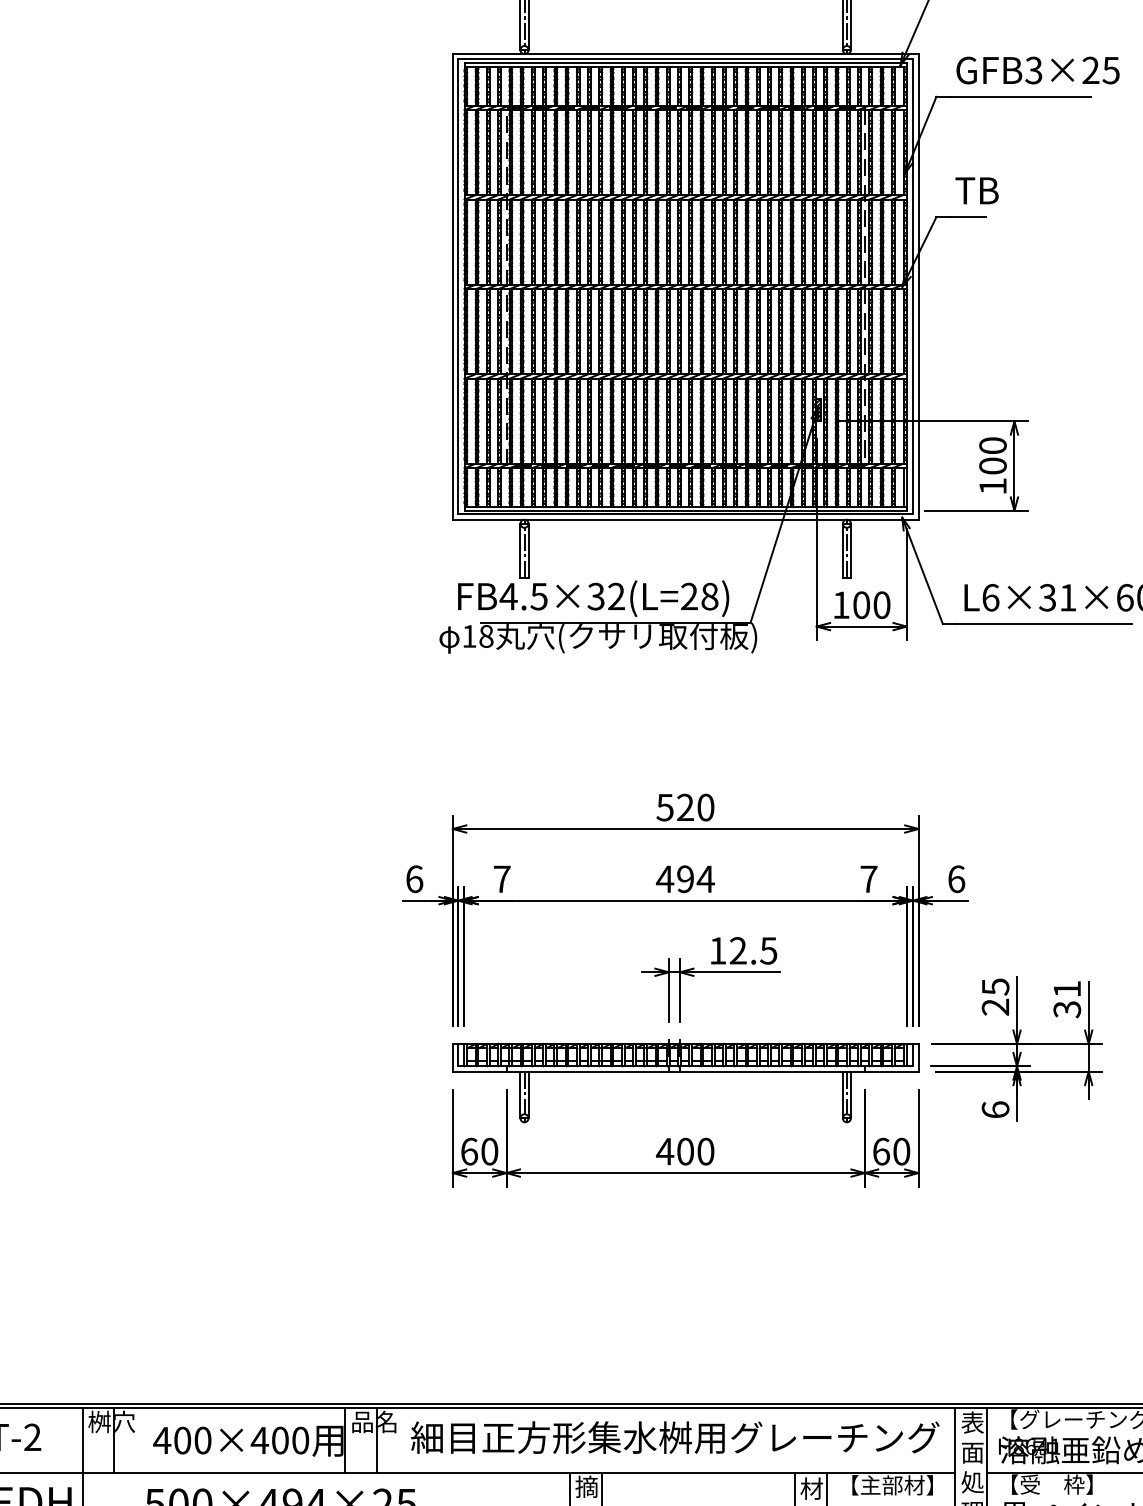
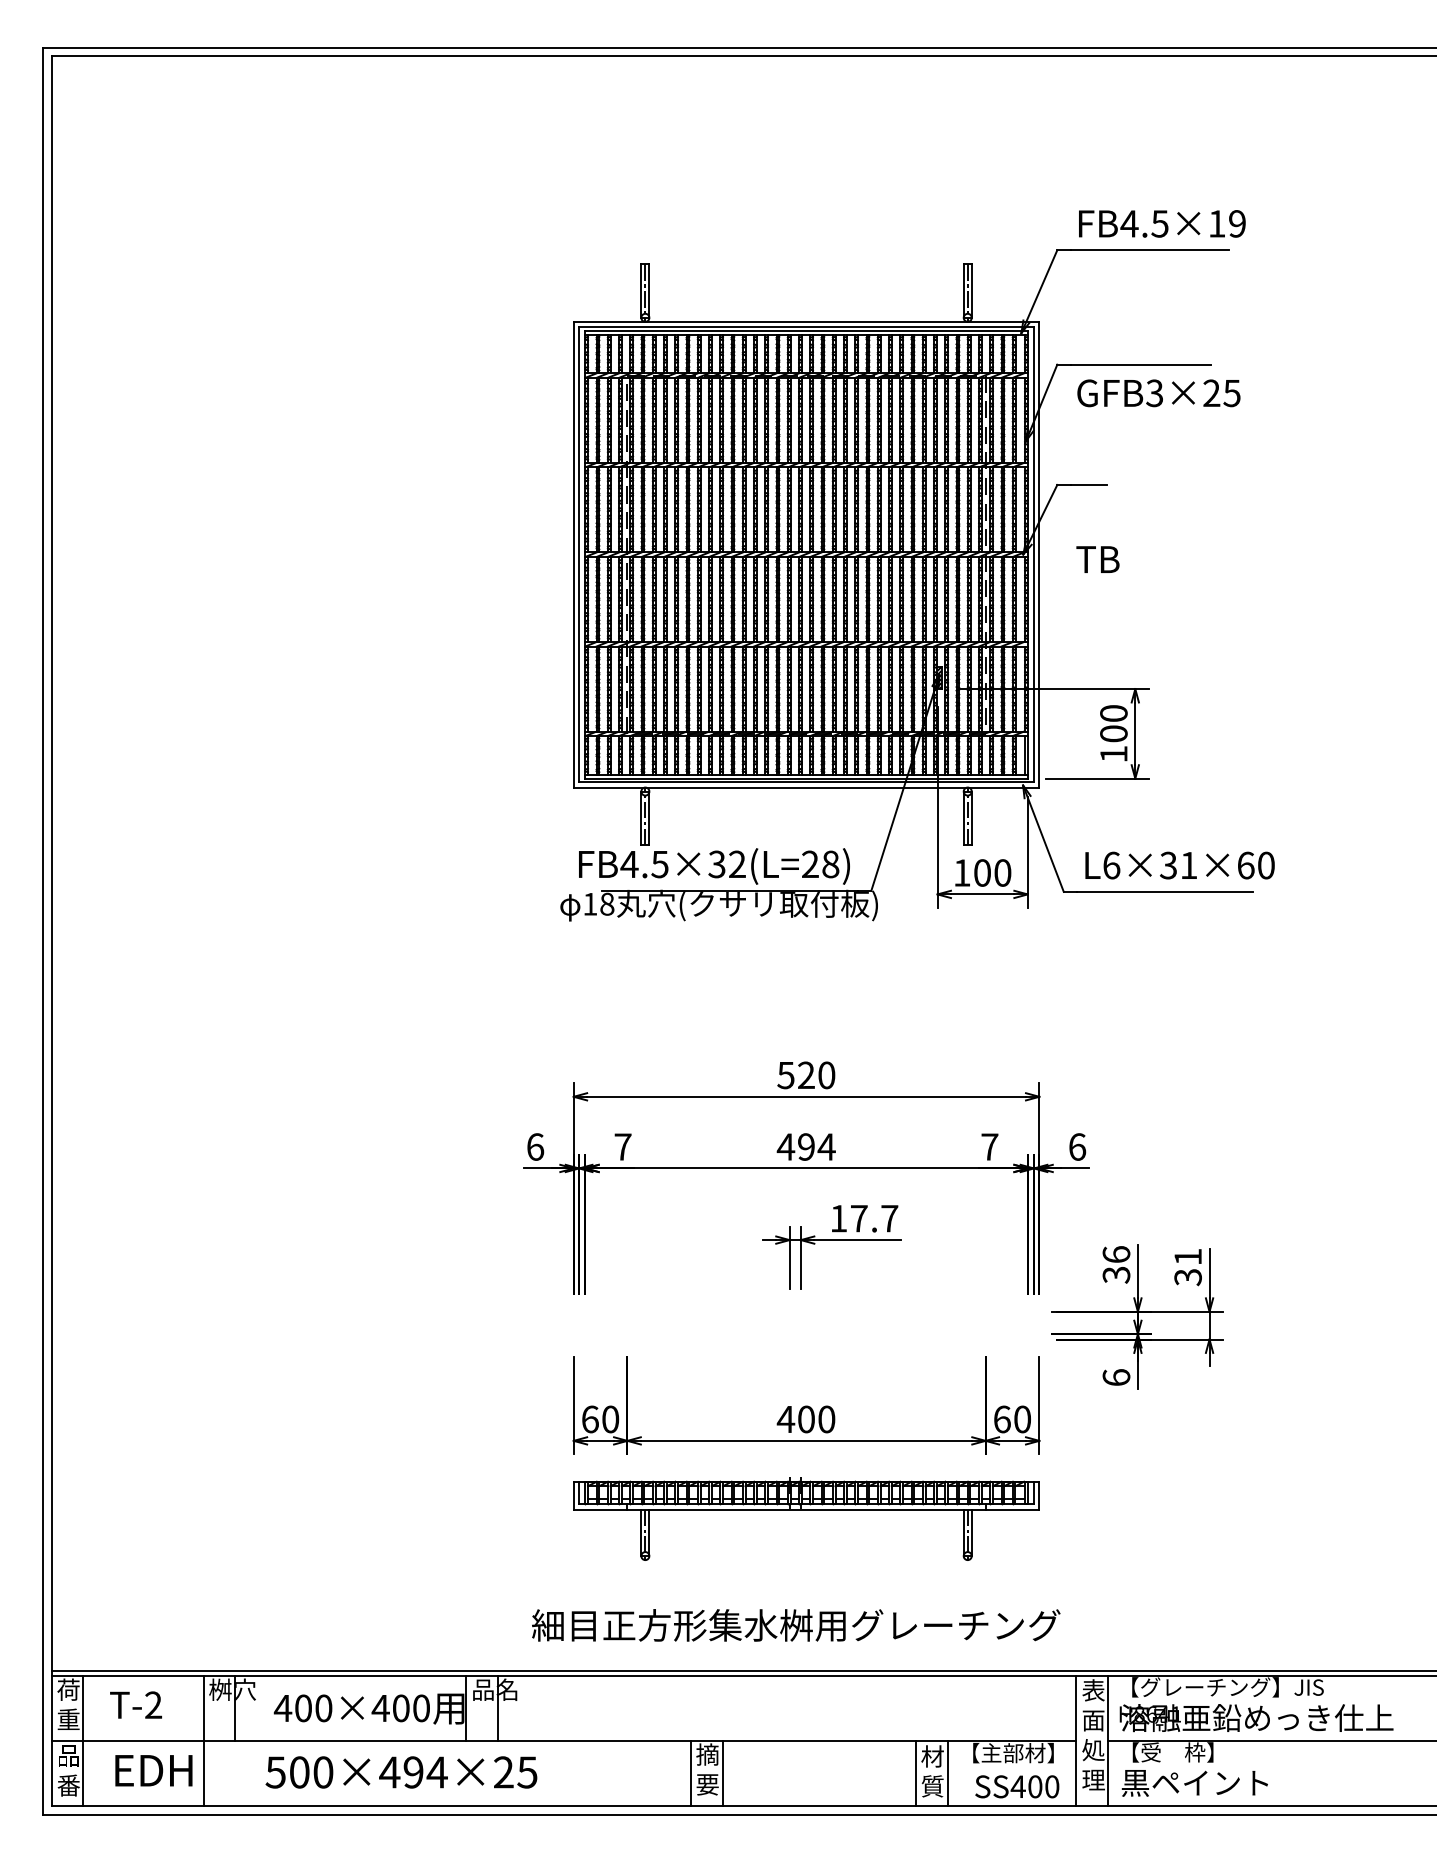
text: (1037, 70) -> (1158, 393), moved
text: (976, 190) -> (1097, 559), moved
text: (753, 950) -> (874, 1218), 12.5 -> 17.7
text: (995, 996) -> (1116, 1264), 25 -> 36
part: (685, 1072) -> (806, 1510), moved
text: (675, 1437) -> (796, 1625), moved

